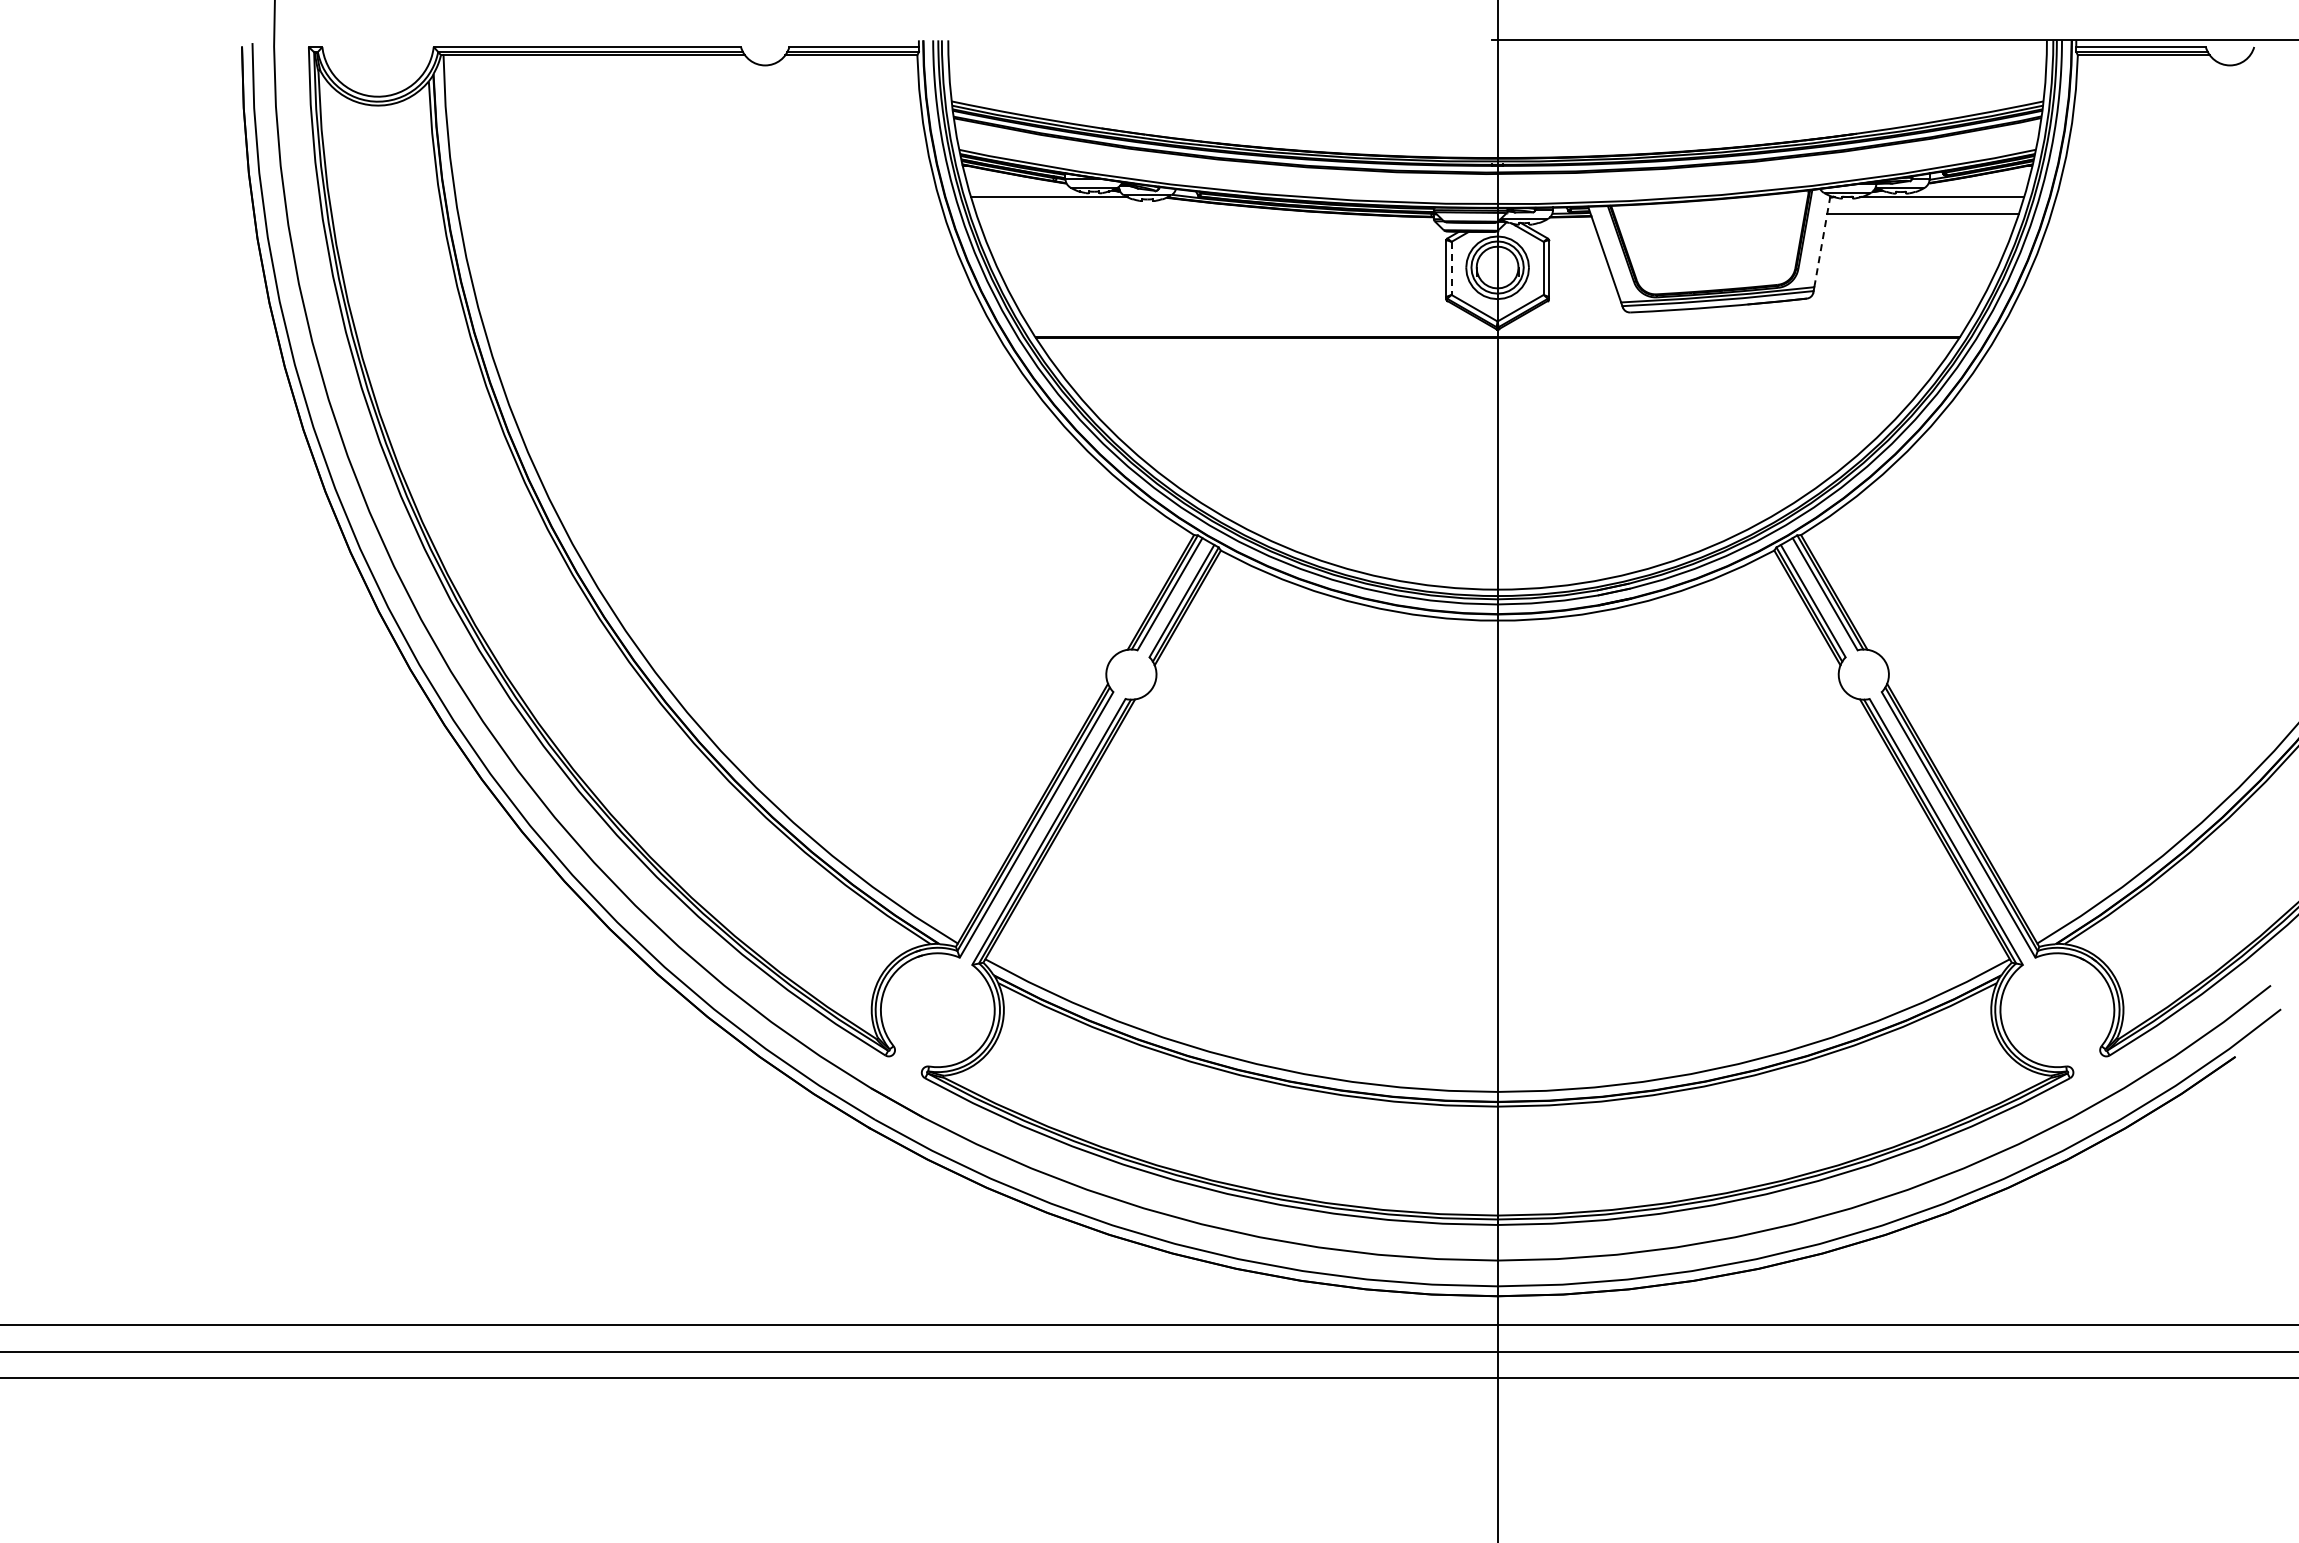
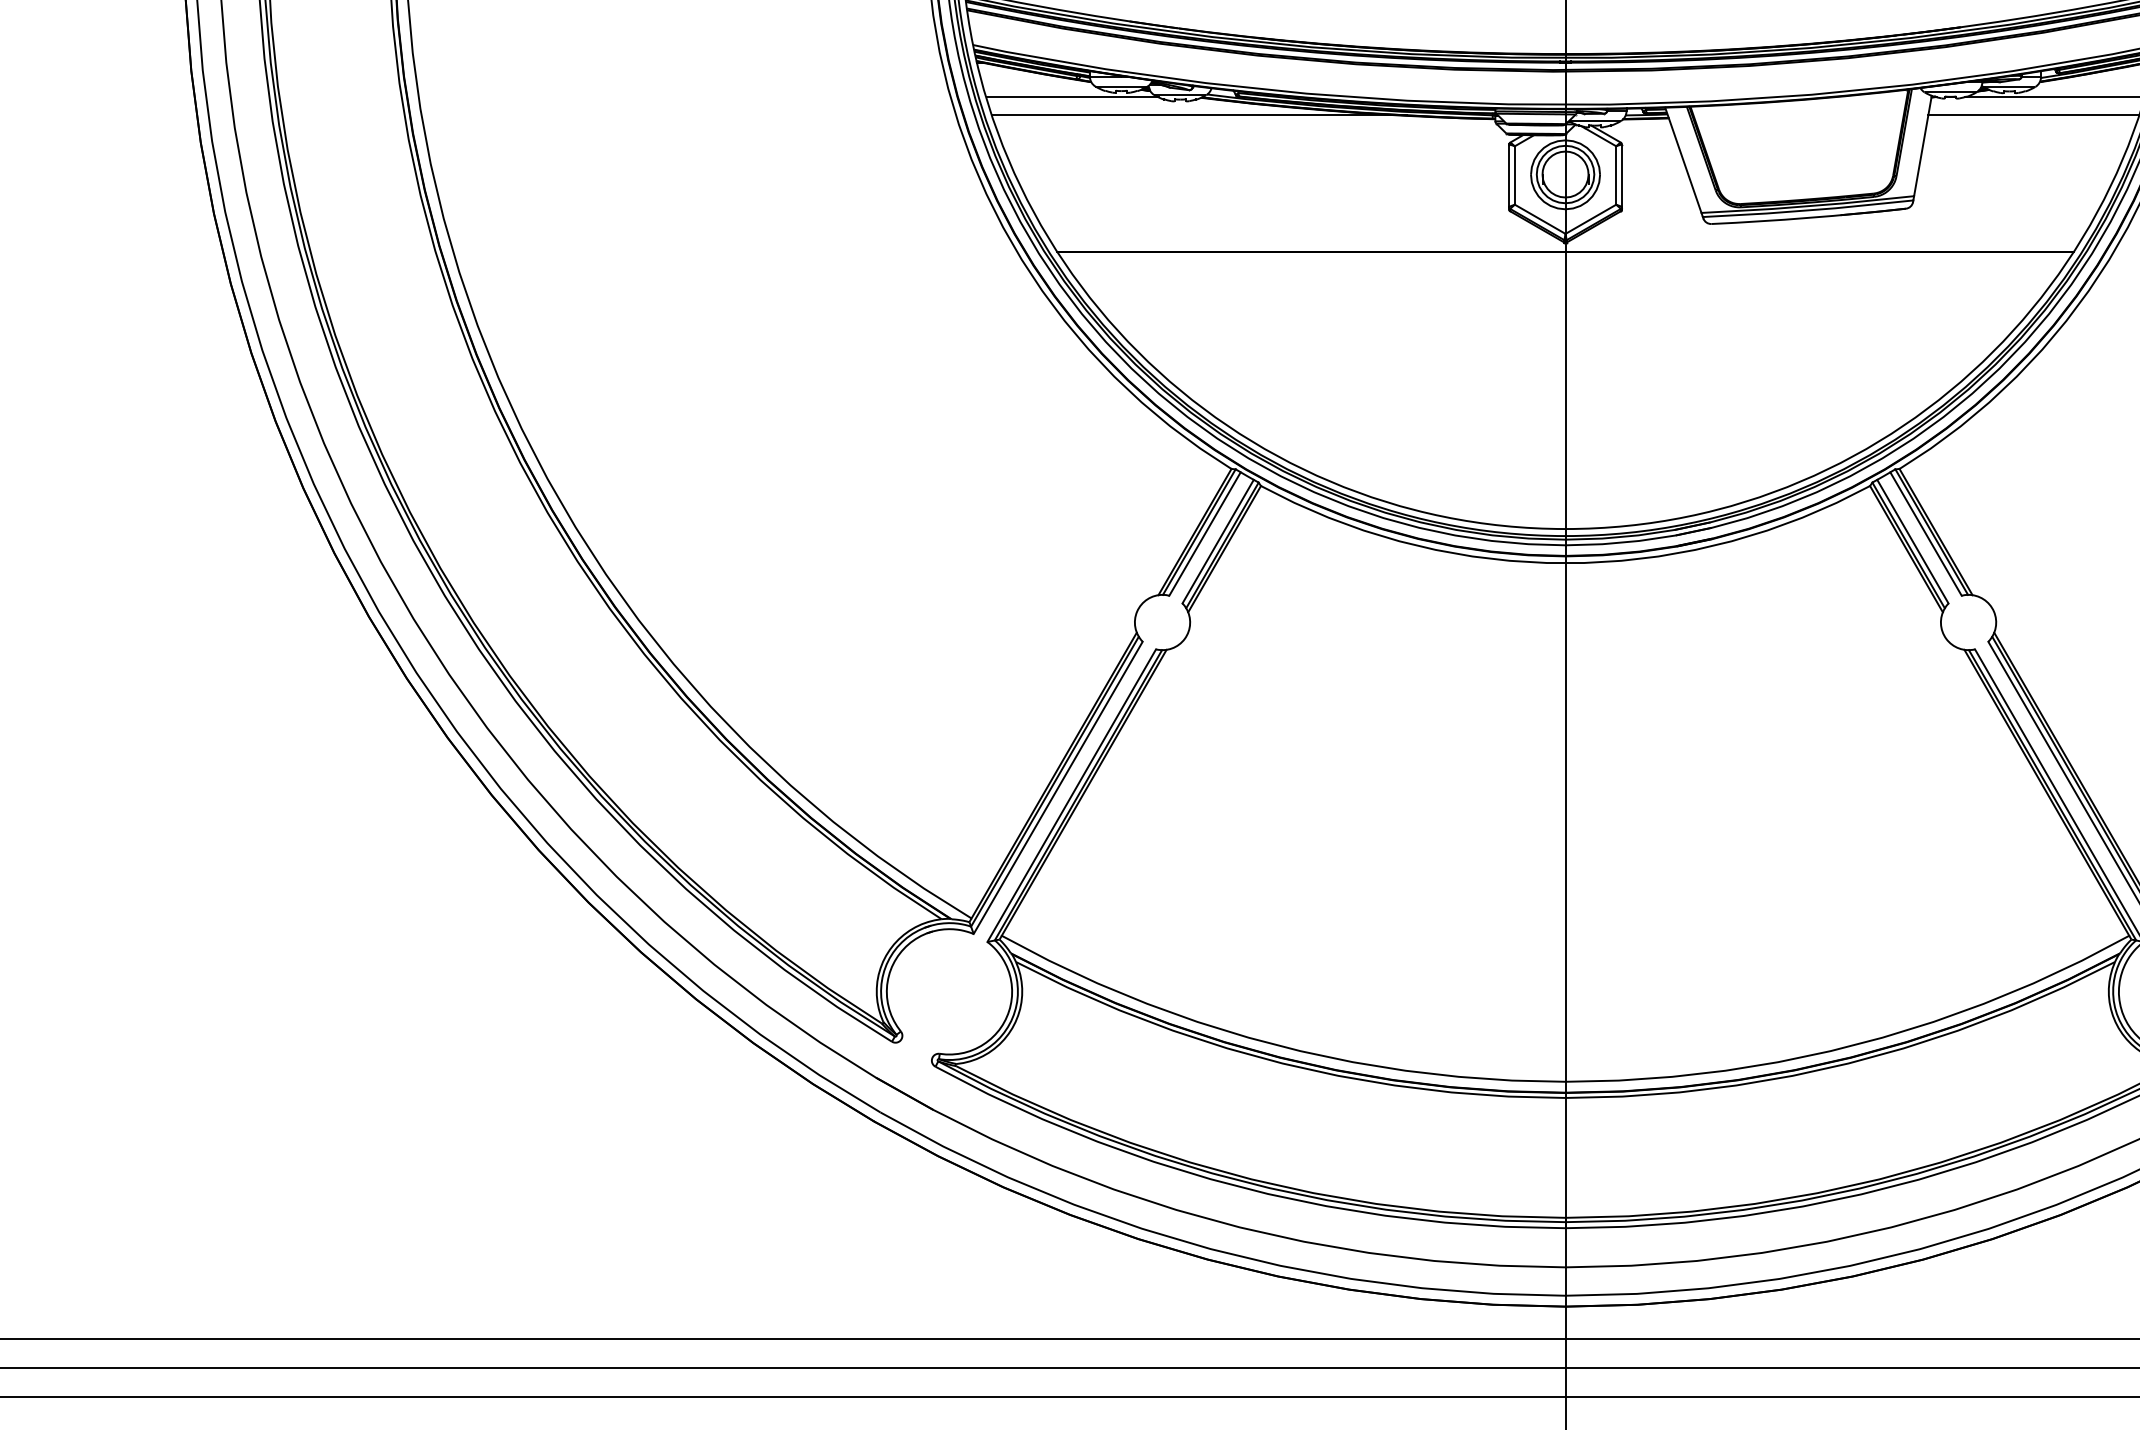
line: (1164, 213) -> (1198, 115), added
line: (1822, 242) -> (1923, 146), dashed -> solid
line: (1451, 268) -> (1514, 175), dashed -> solid

